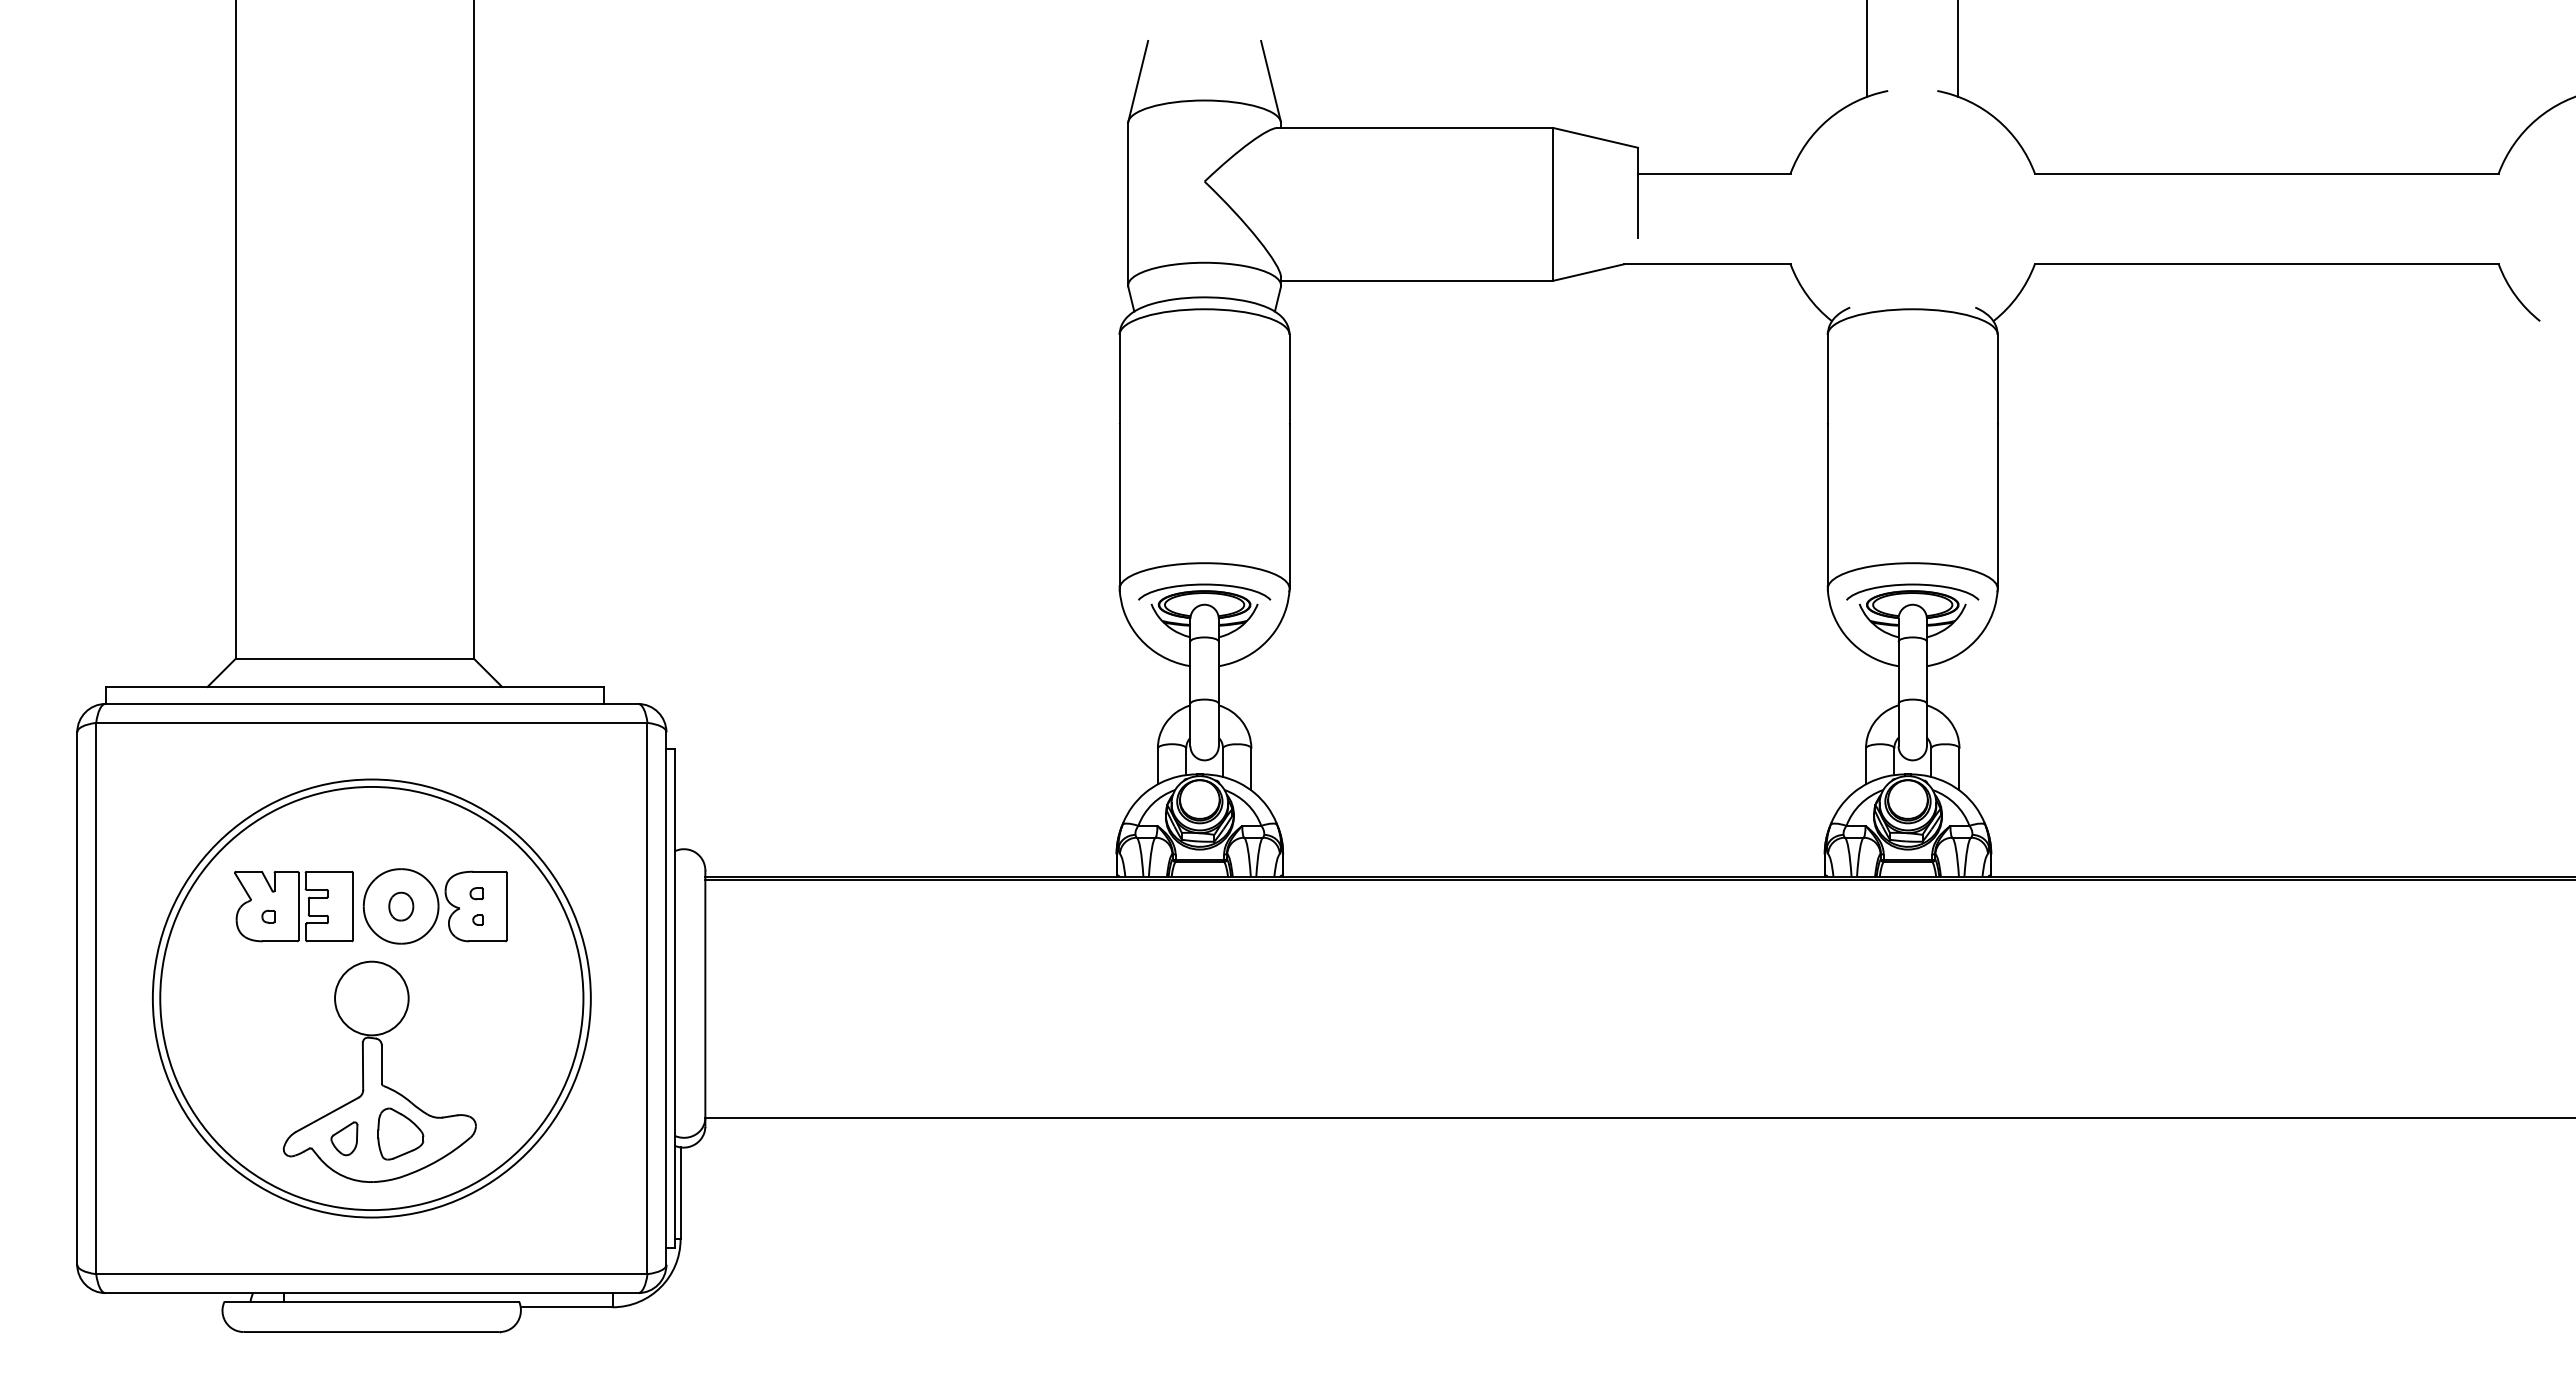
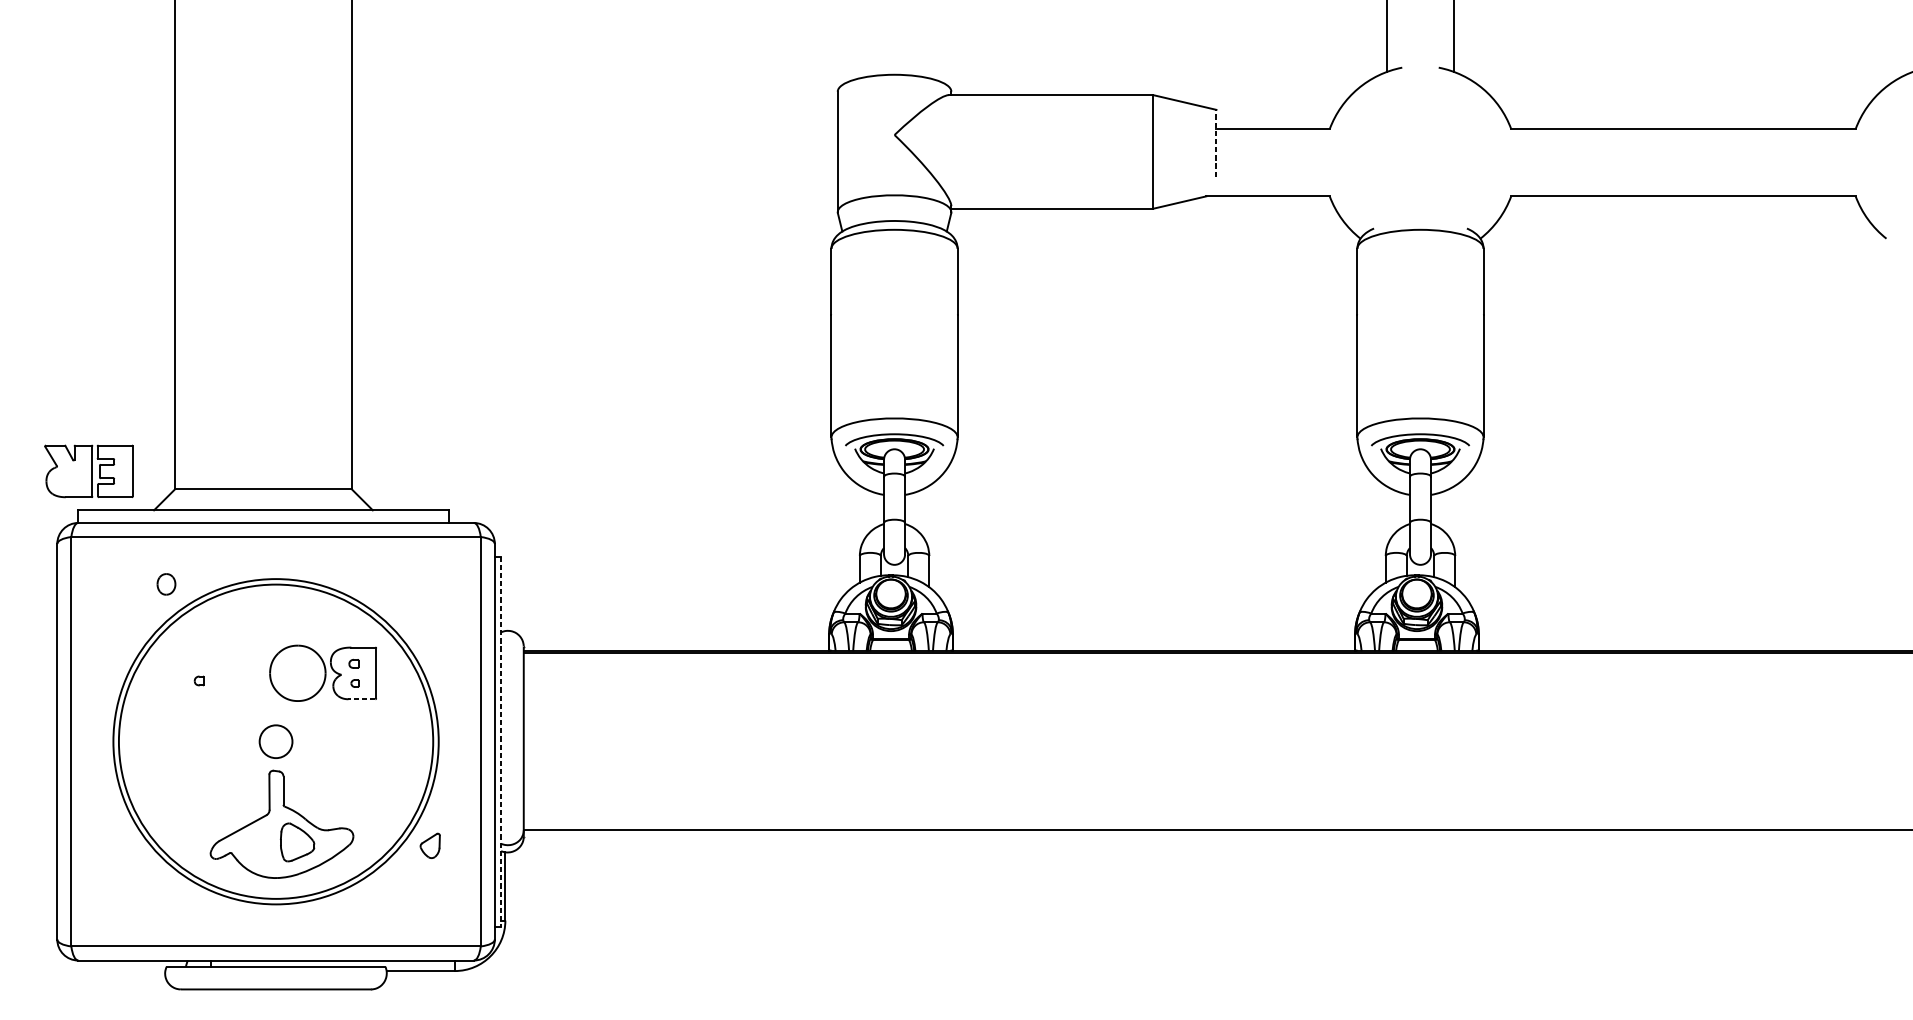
line: (1138, 80) -> (845, 59), removed
line: (1270, 80) -> (943, 59), removed
line: (1637, 192) -> (1216, 143), solid -> dashed
part: (293, 906) -> (88, 471), moved
part: (401, 906) -> (166, 584), moved
line: (486, 941) -> (361, 699), solid -> dashed
circle: (371, 998) -> (275, 741), size x0.6
line: (674, 999) -> (500, 742), solid -> dashed
part: (344, 1138) -> (430, 845), moved

